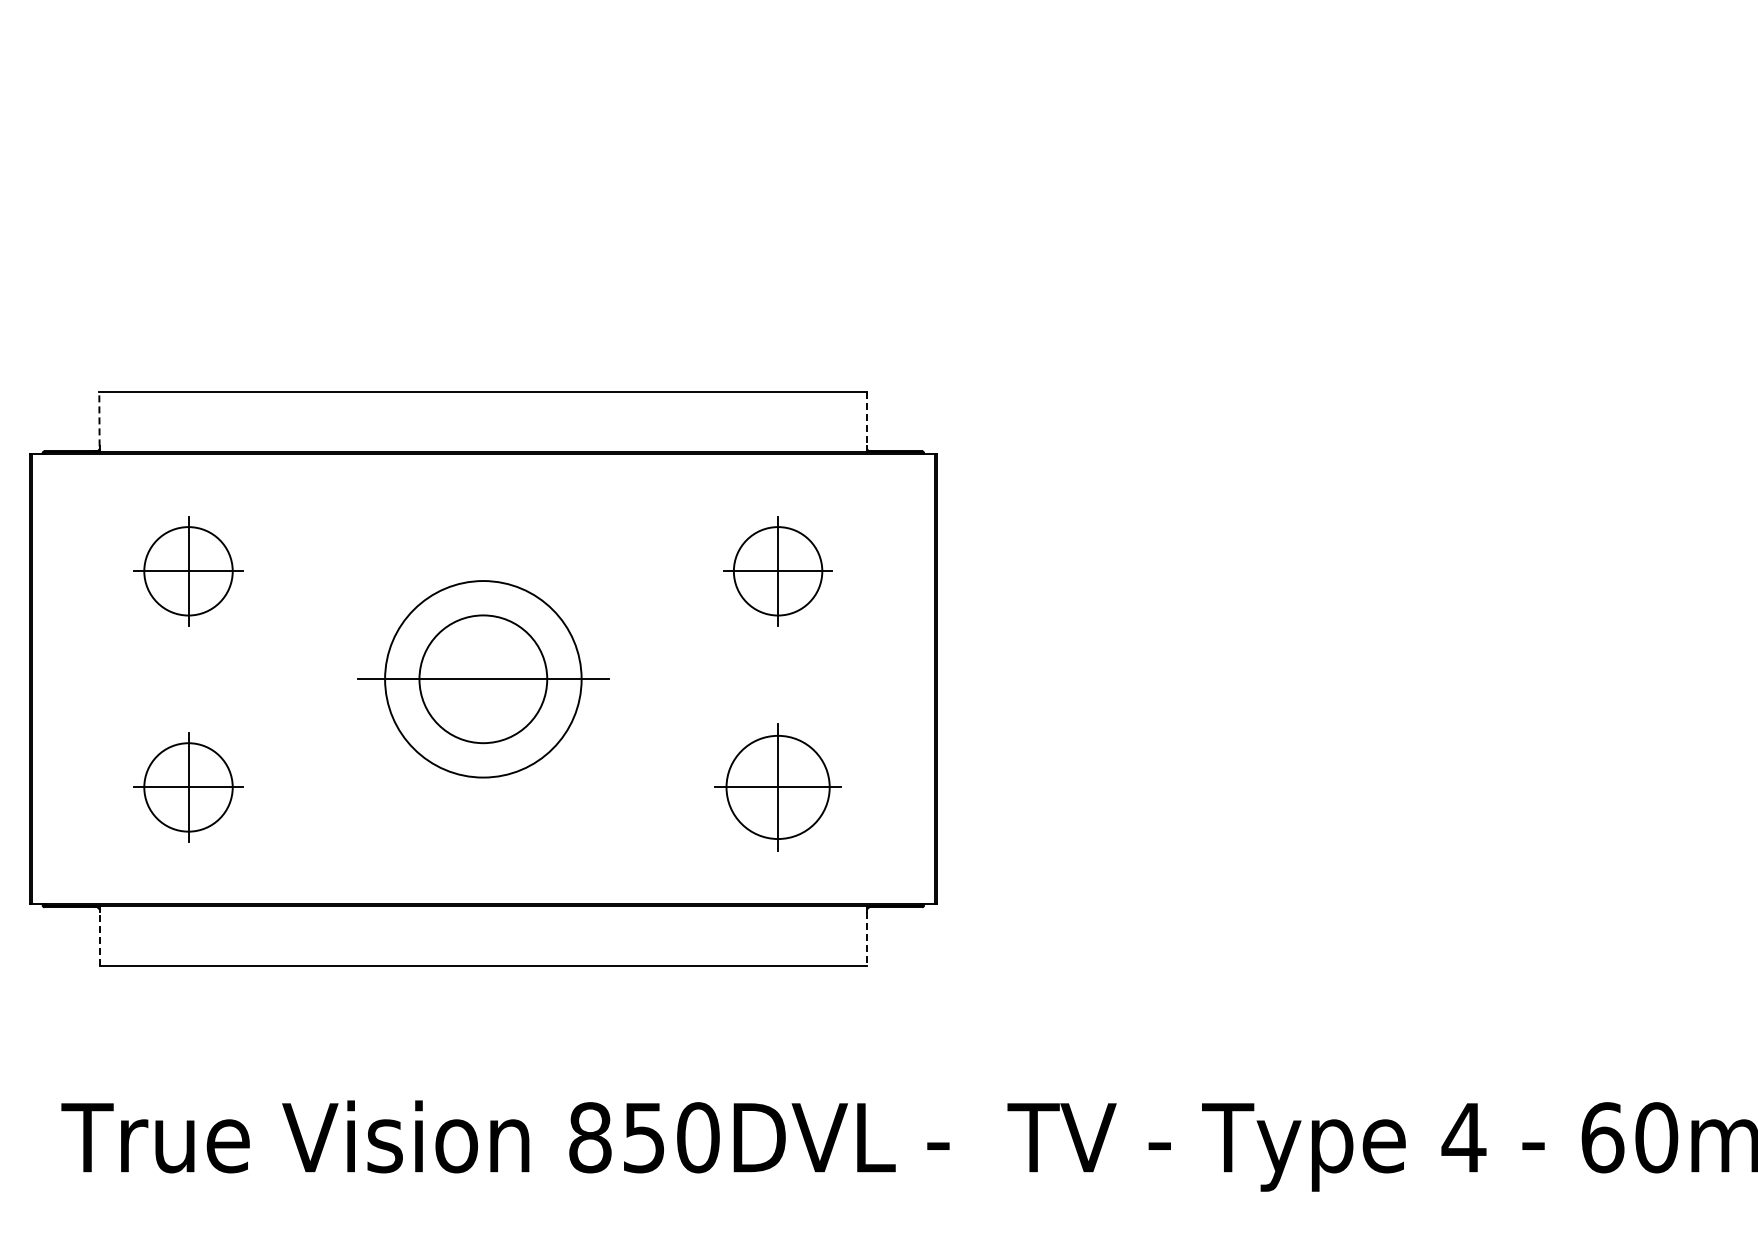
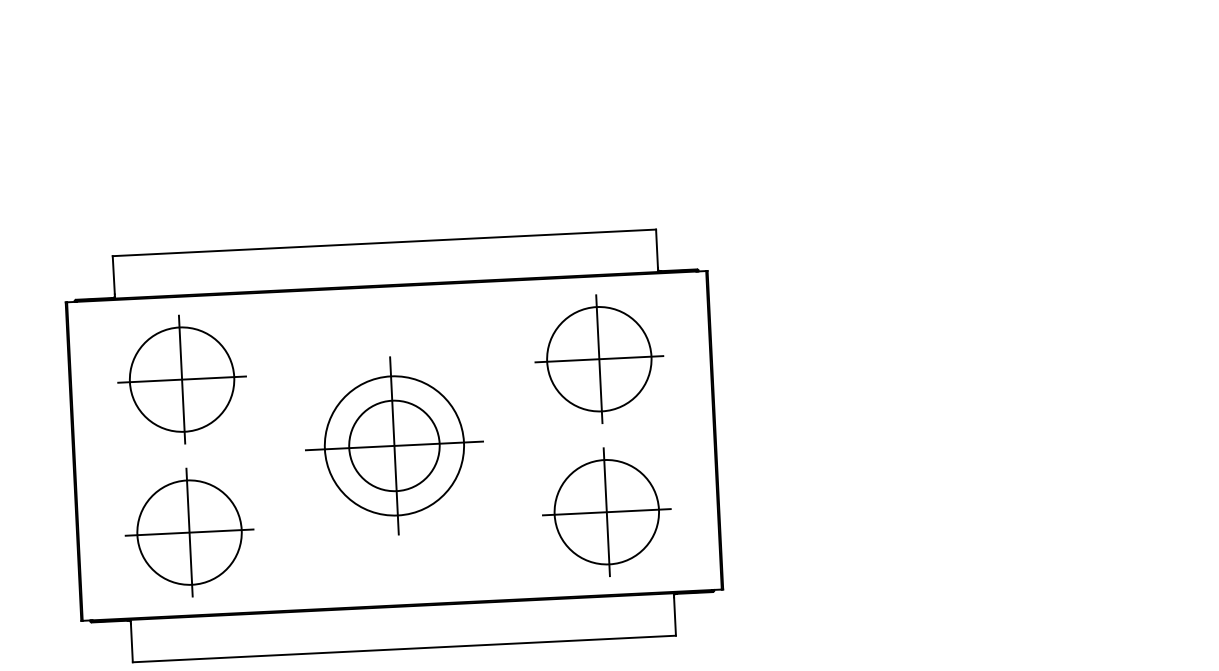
line: (99, 418) -> (113, 274), dashed -> solid
line: (867, 419) -> (657, 248), dashed -> solid
part: (188, 571) -> (182, 379), size x1.67
part: (777, 571) -> (598, 359), size x1.67
line: (483, 679) -> (394, 446), added
part: (188, 787) -> (189, 532), size x1.67
part: (777, 787) -> (606, 512), size x1.43
line: (99, 938) -> (131, 642), dashed -> solid
line: (867, 939) -> (675, 616), dashed -> solid

